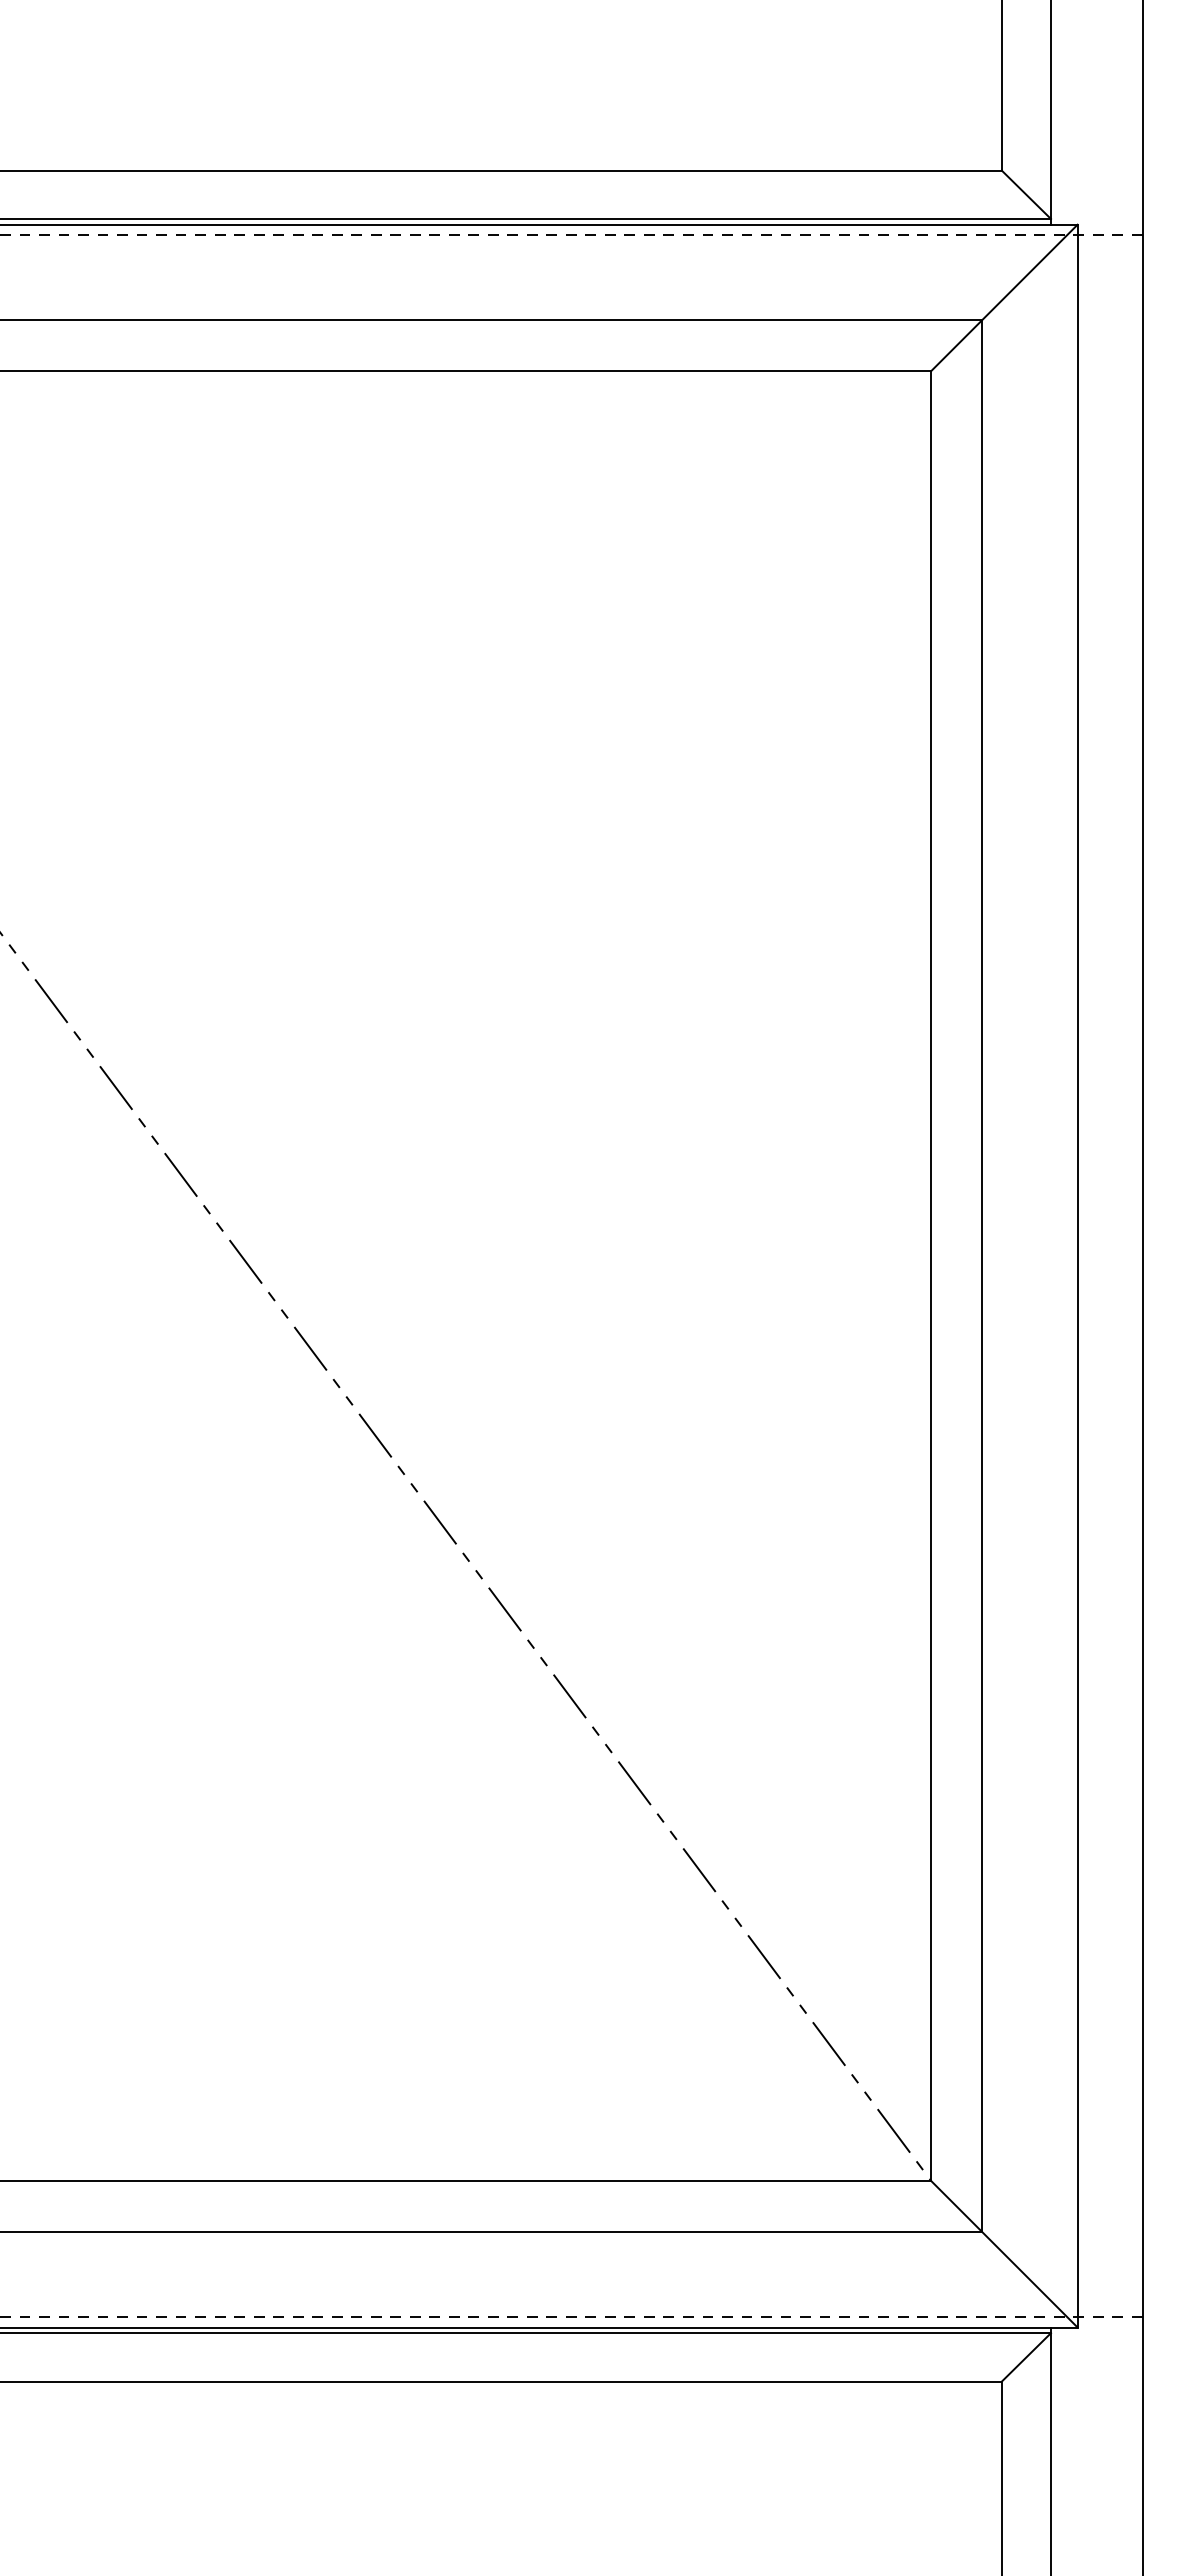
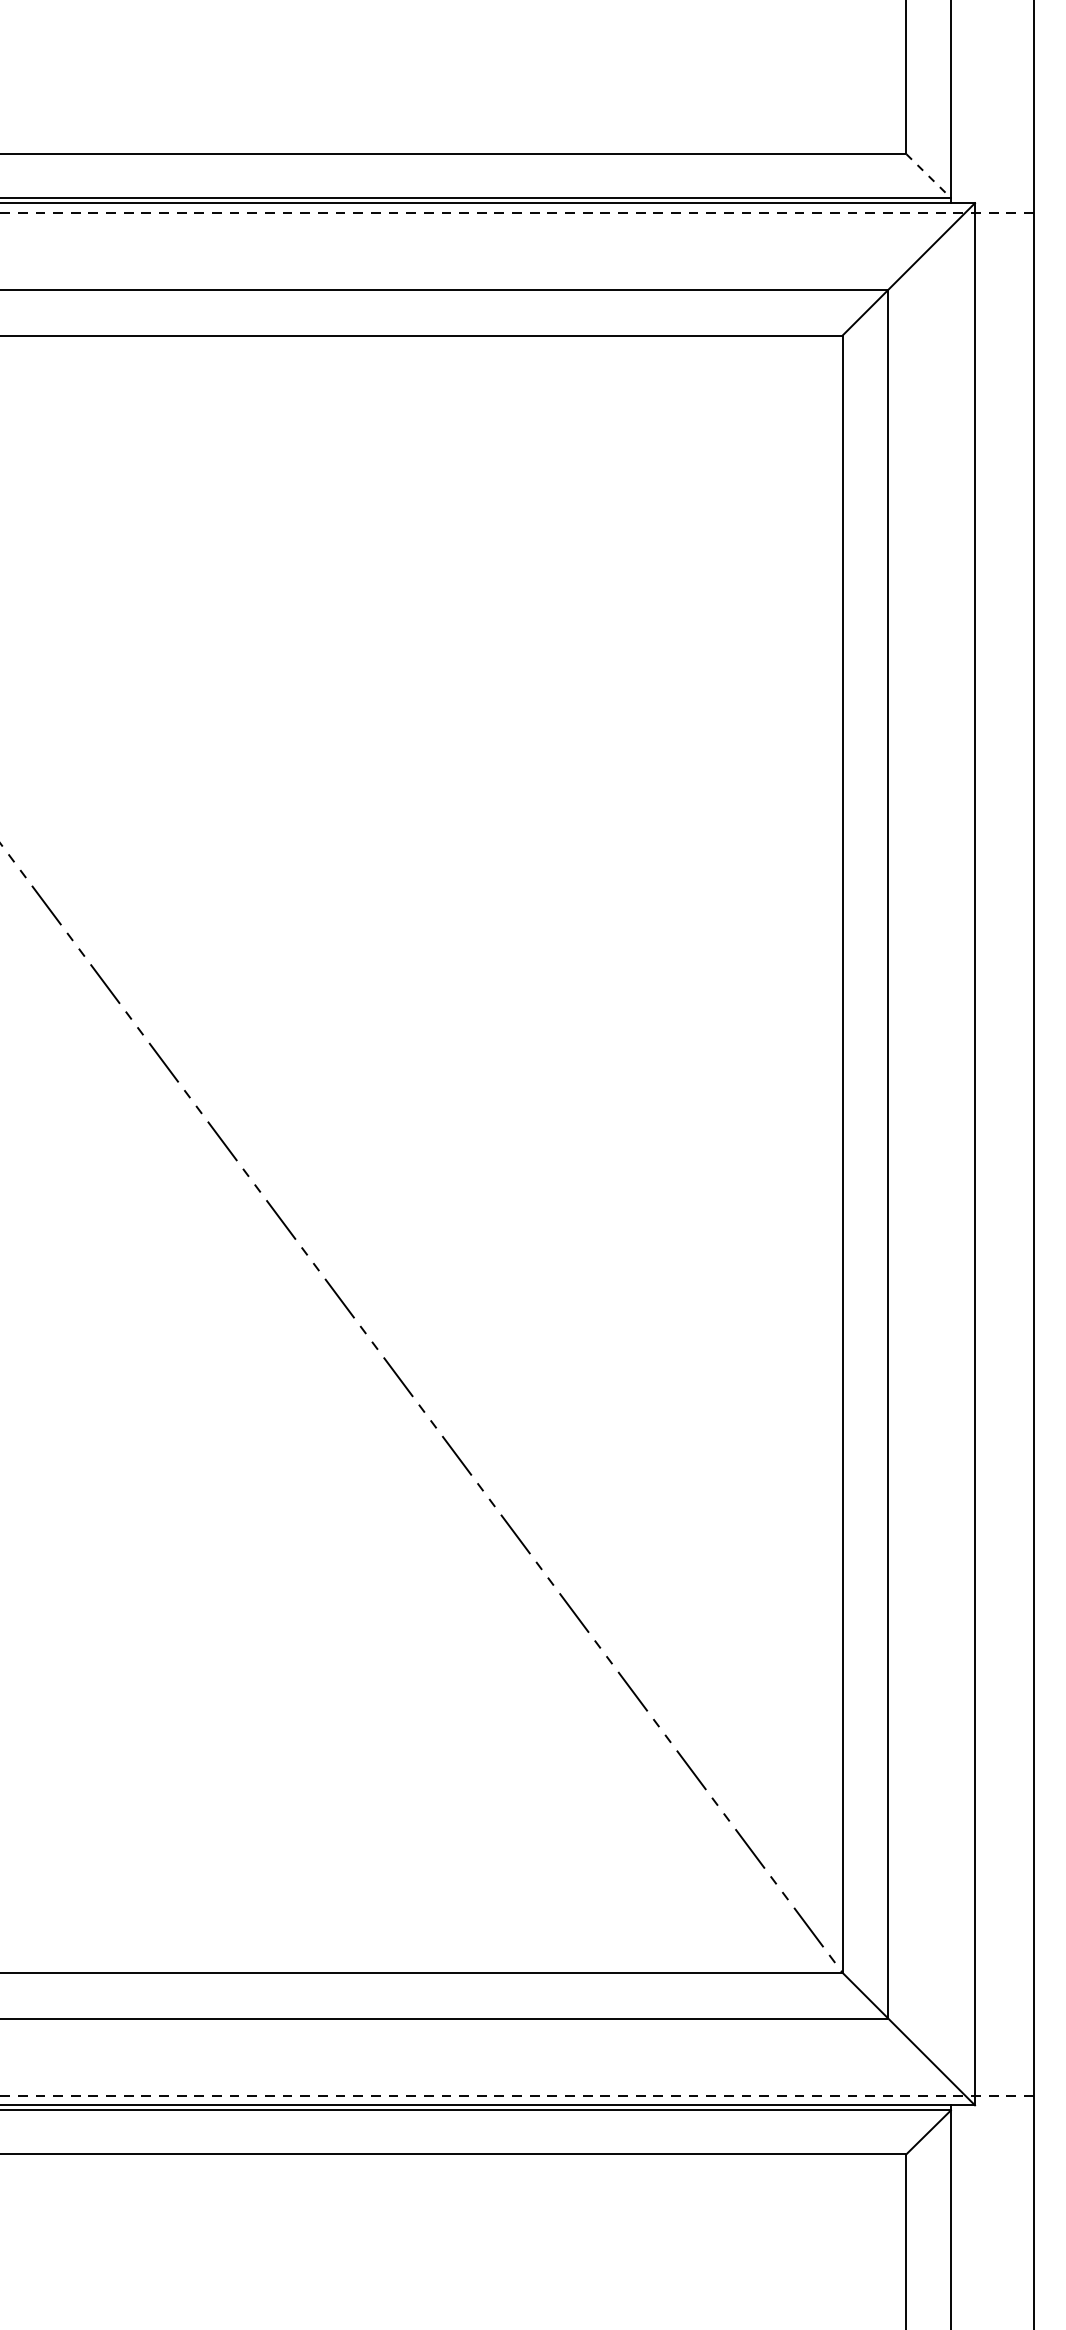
line: (1026, 194) -> (928, 175), solid -> dashed

